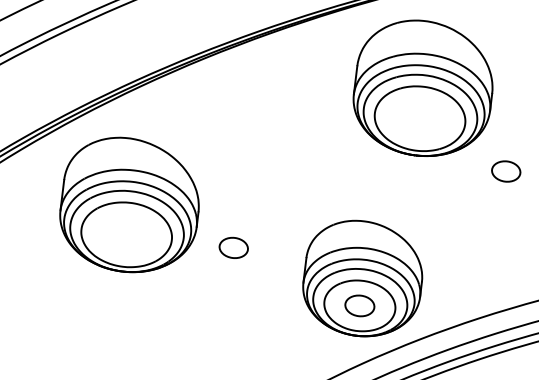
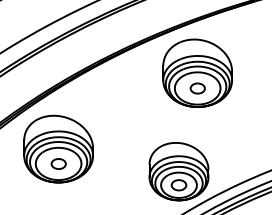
part: (505, 171) -> (197, 88), moved
part: (233, 246) -> (58, 163), moved

